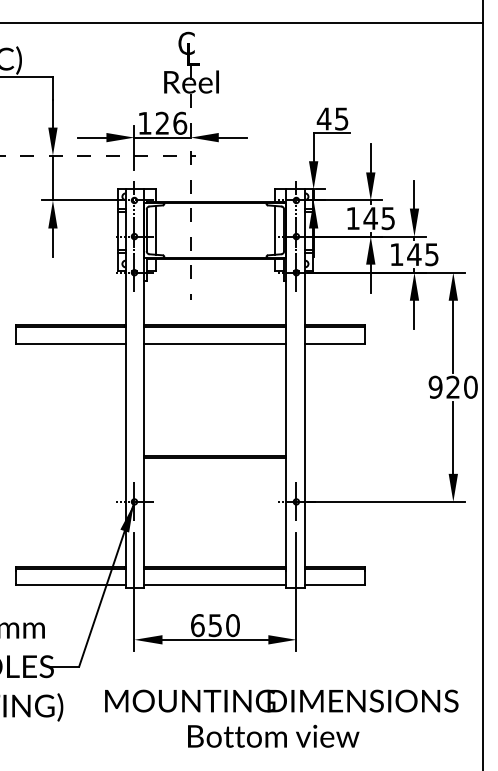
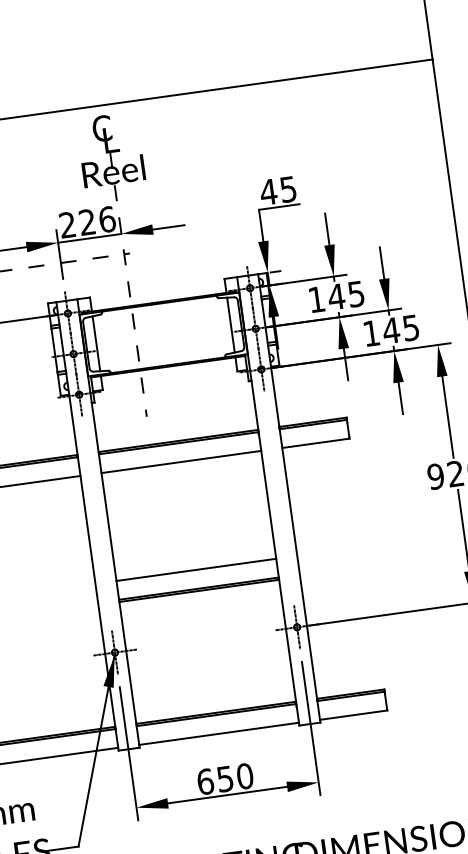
text: (144, 122) -> (67, 224), 126 -> 226
line: (215, 439) -> (196, 569), added

